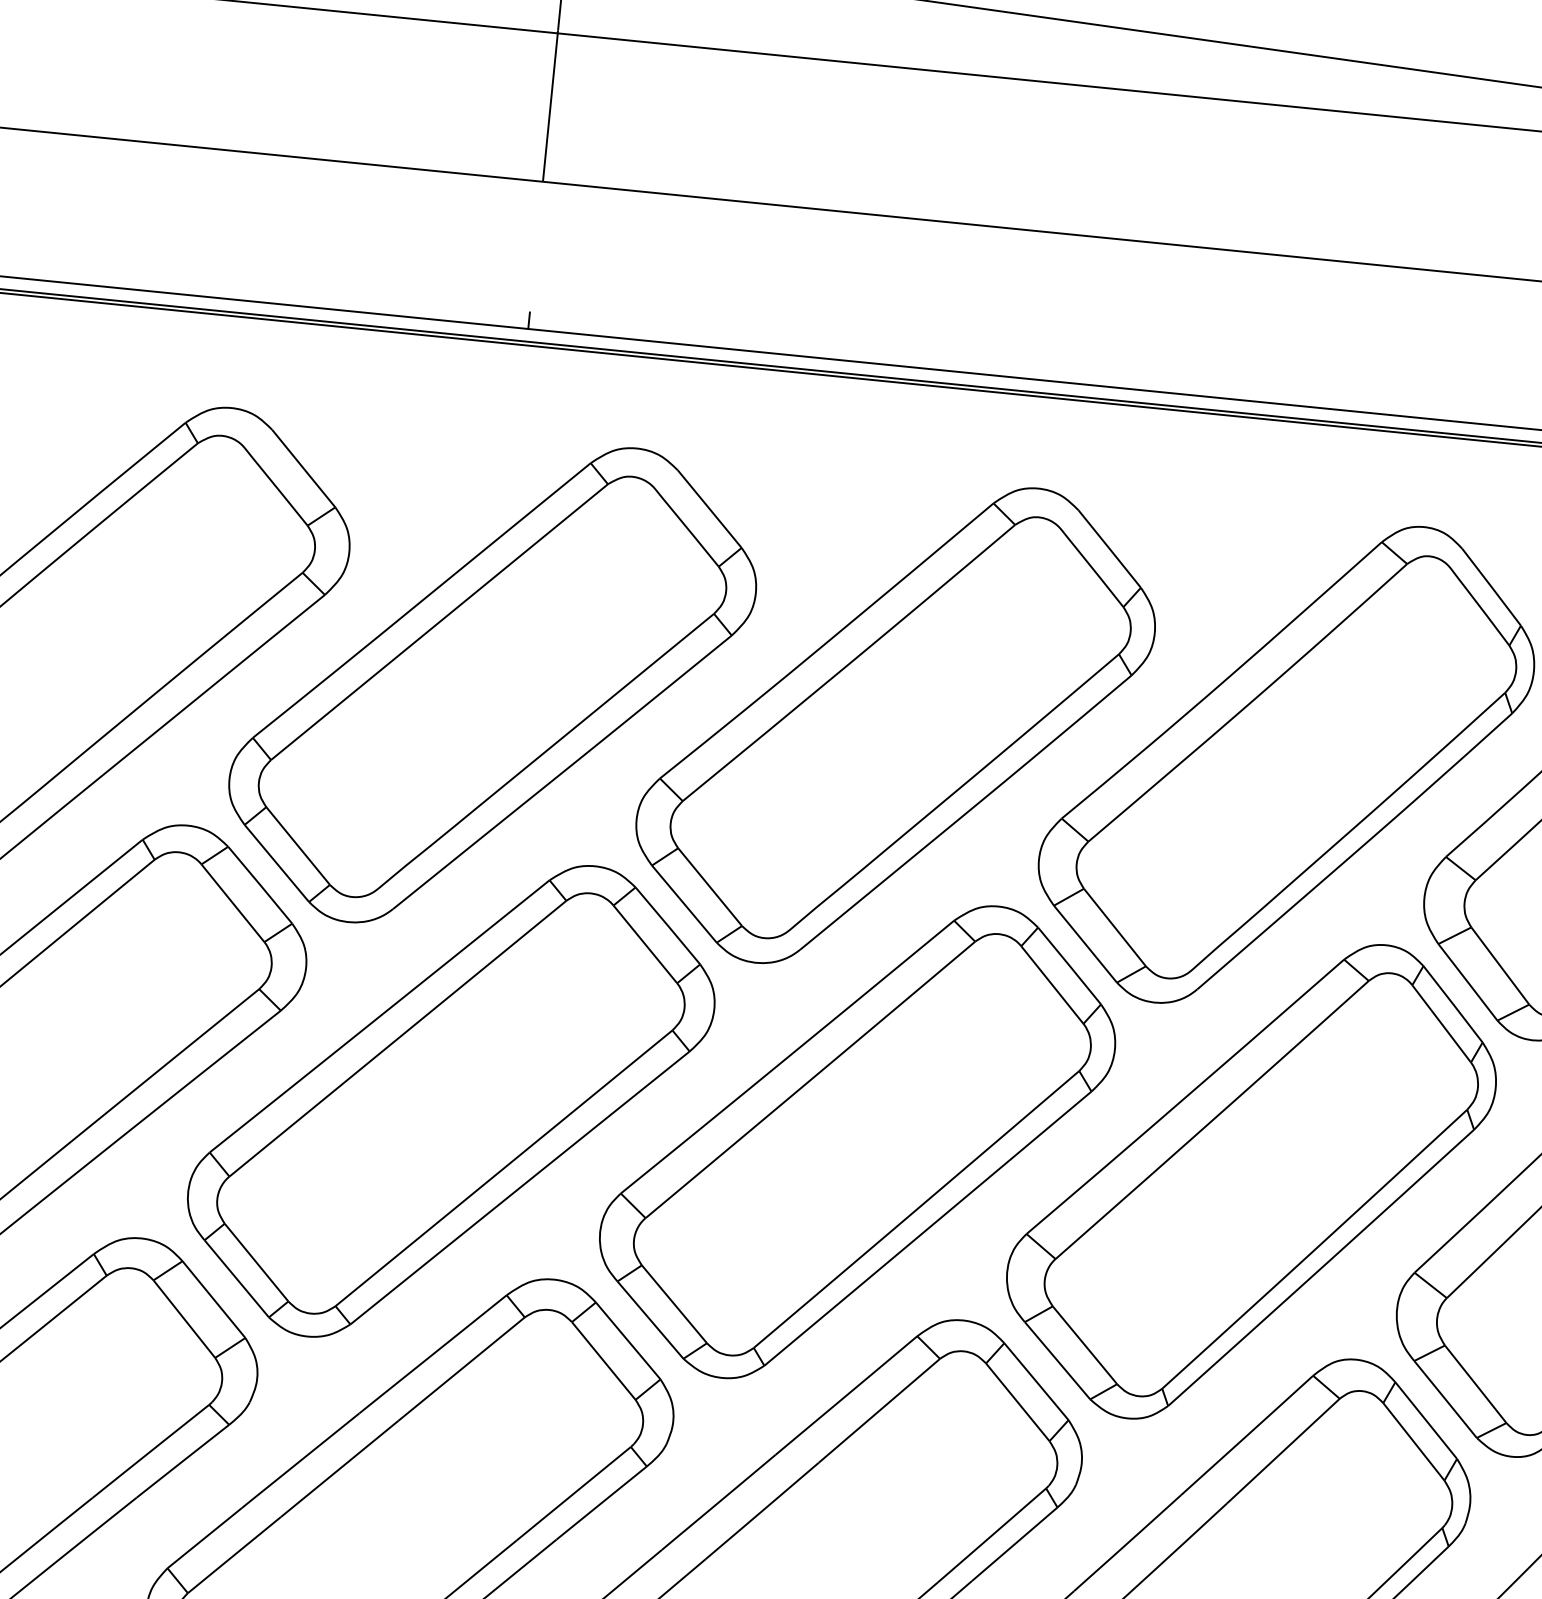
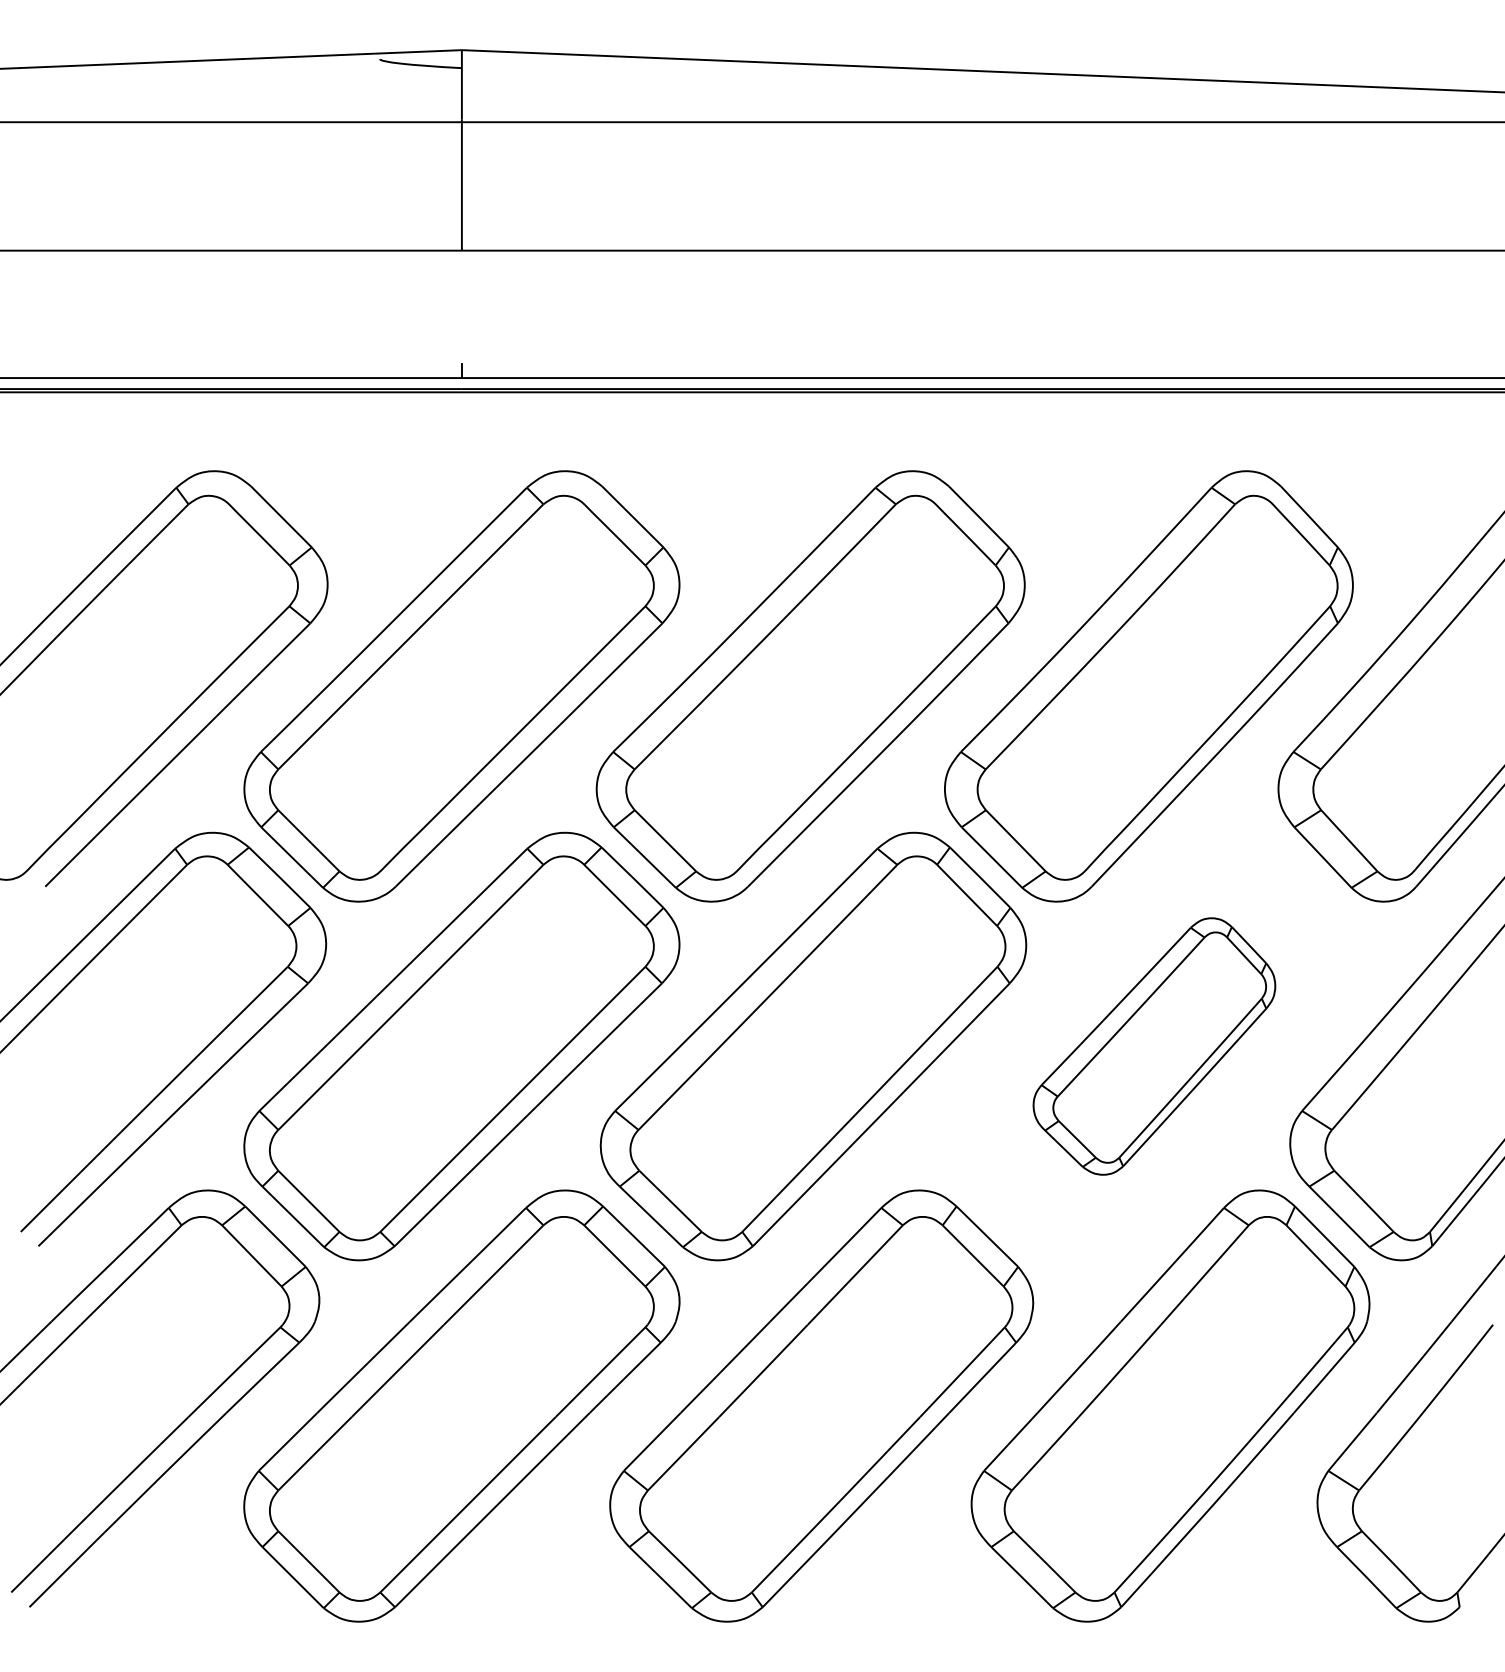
part: (1251, 1181) -> (1154, 1046), size x0.6

